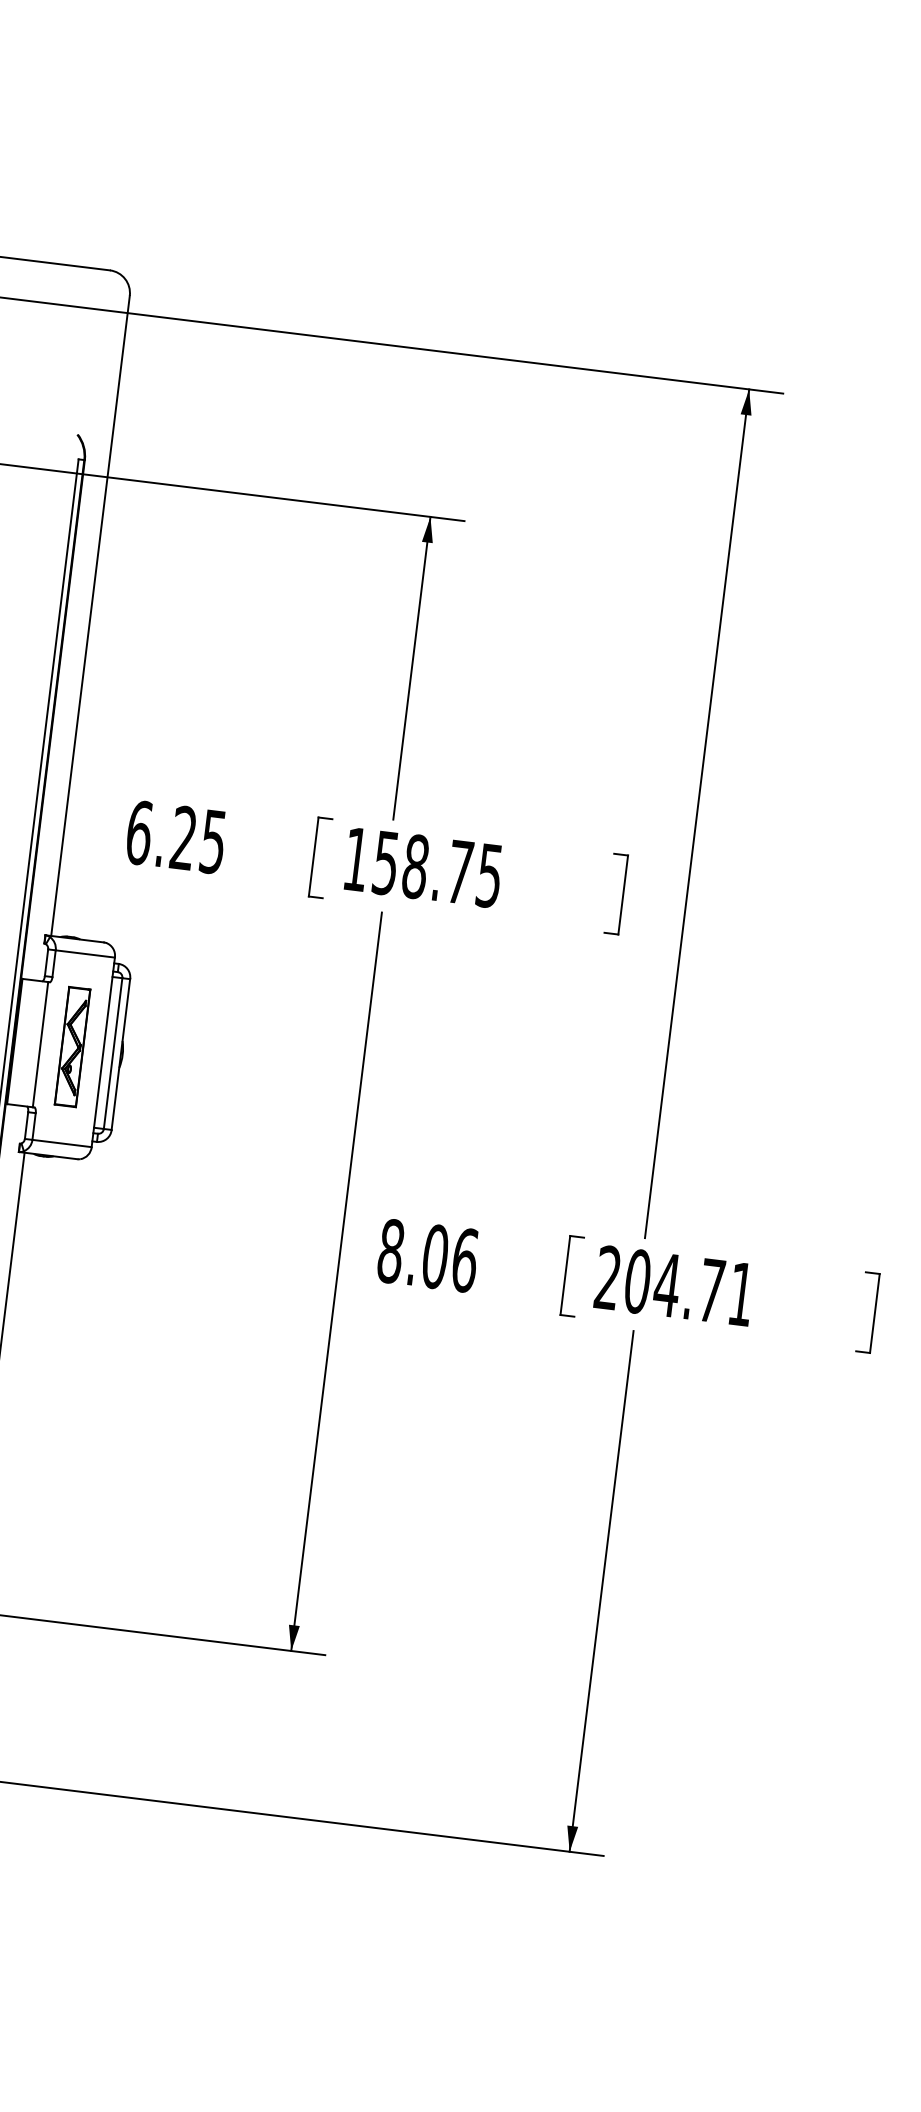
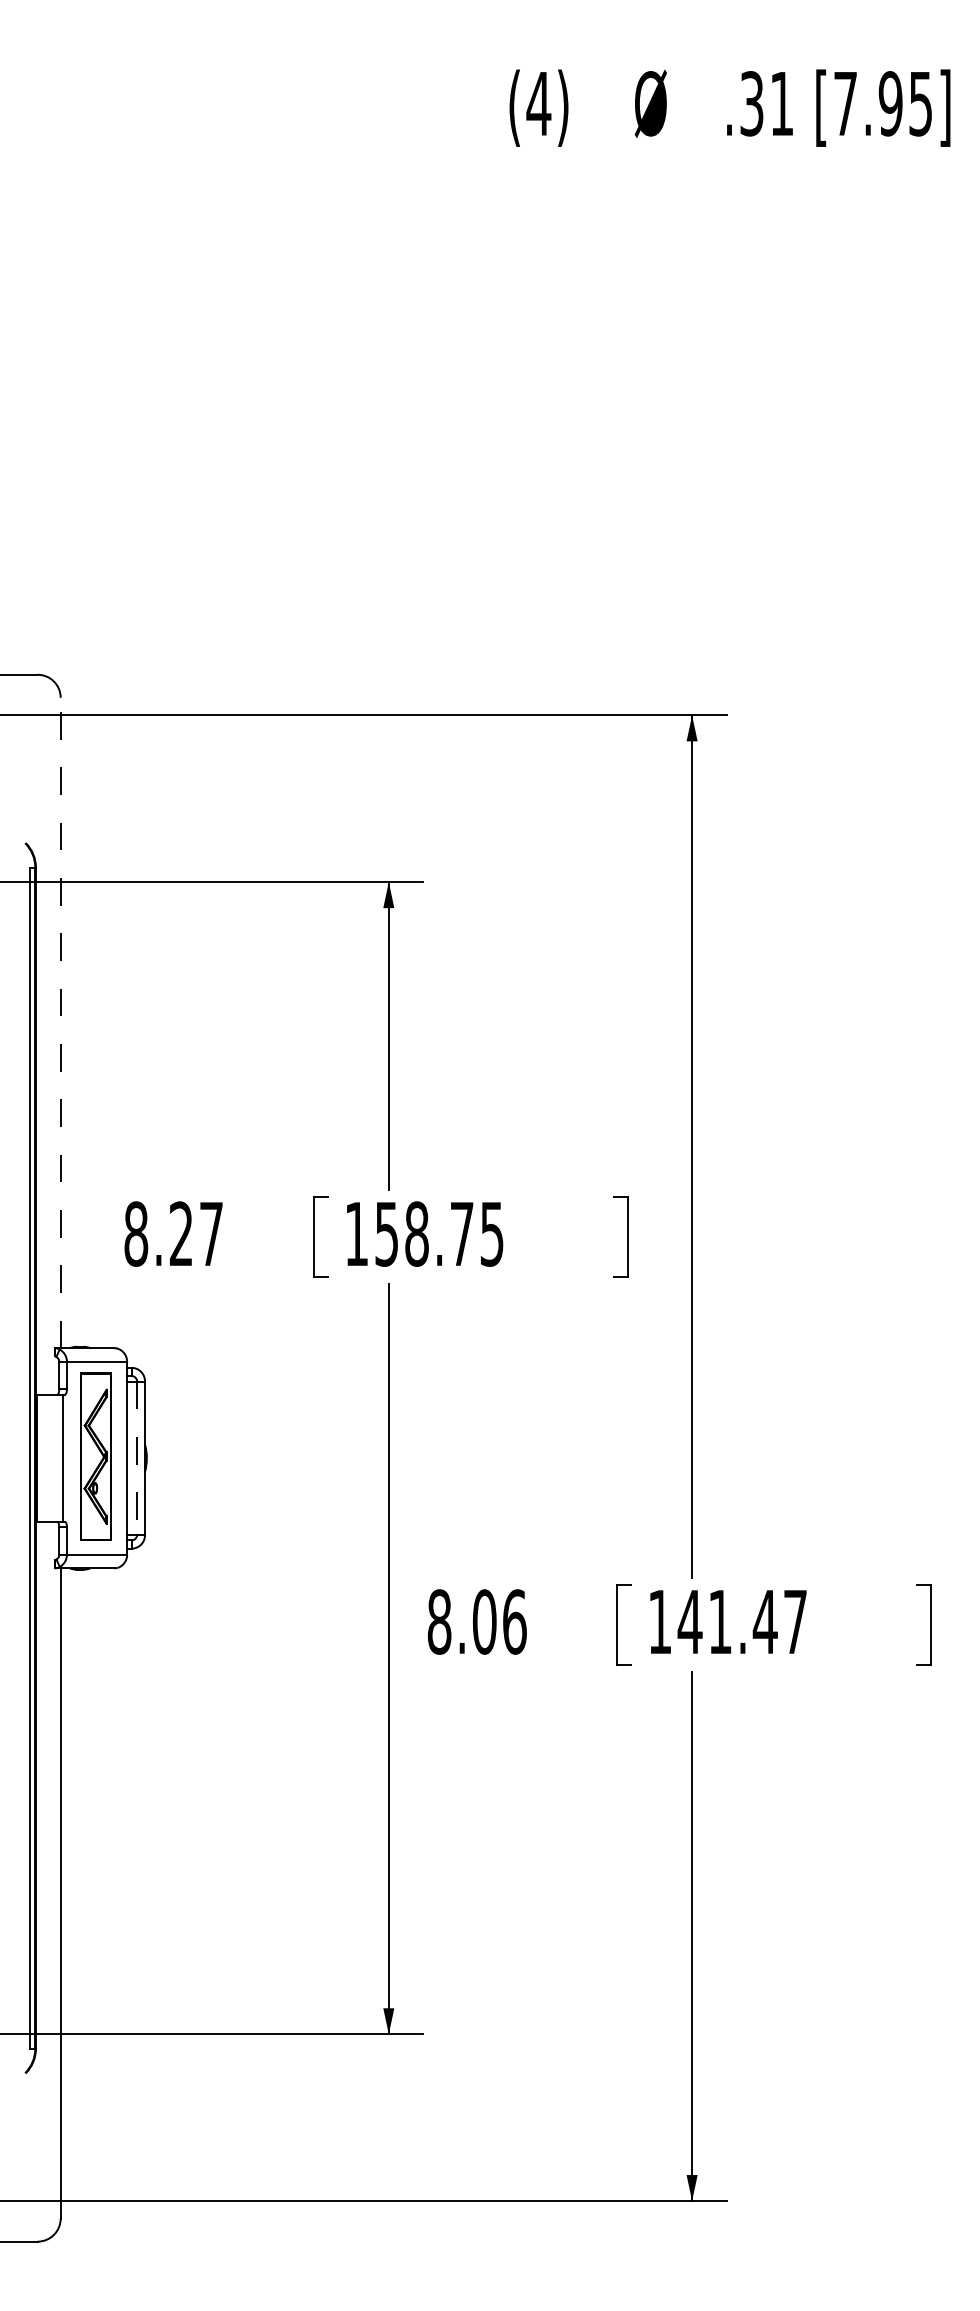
line: (90, 615) -> (60, 1022), solid -> dashed
text: (176, 836) -> (173, 1233), 6.25 -> 8.27
part: (72, 1046) -> (95, 1456), size x1.4
line: (113, 1053) -> (137, 1458), solid -> dashed
text: (674, 1285) -> (727, 1621), 204.71 -> 141.47

